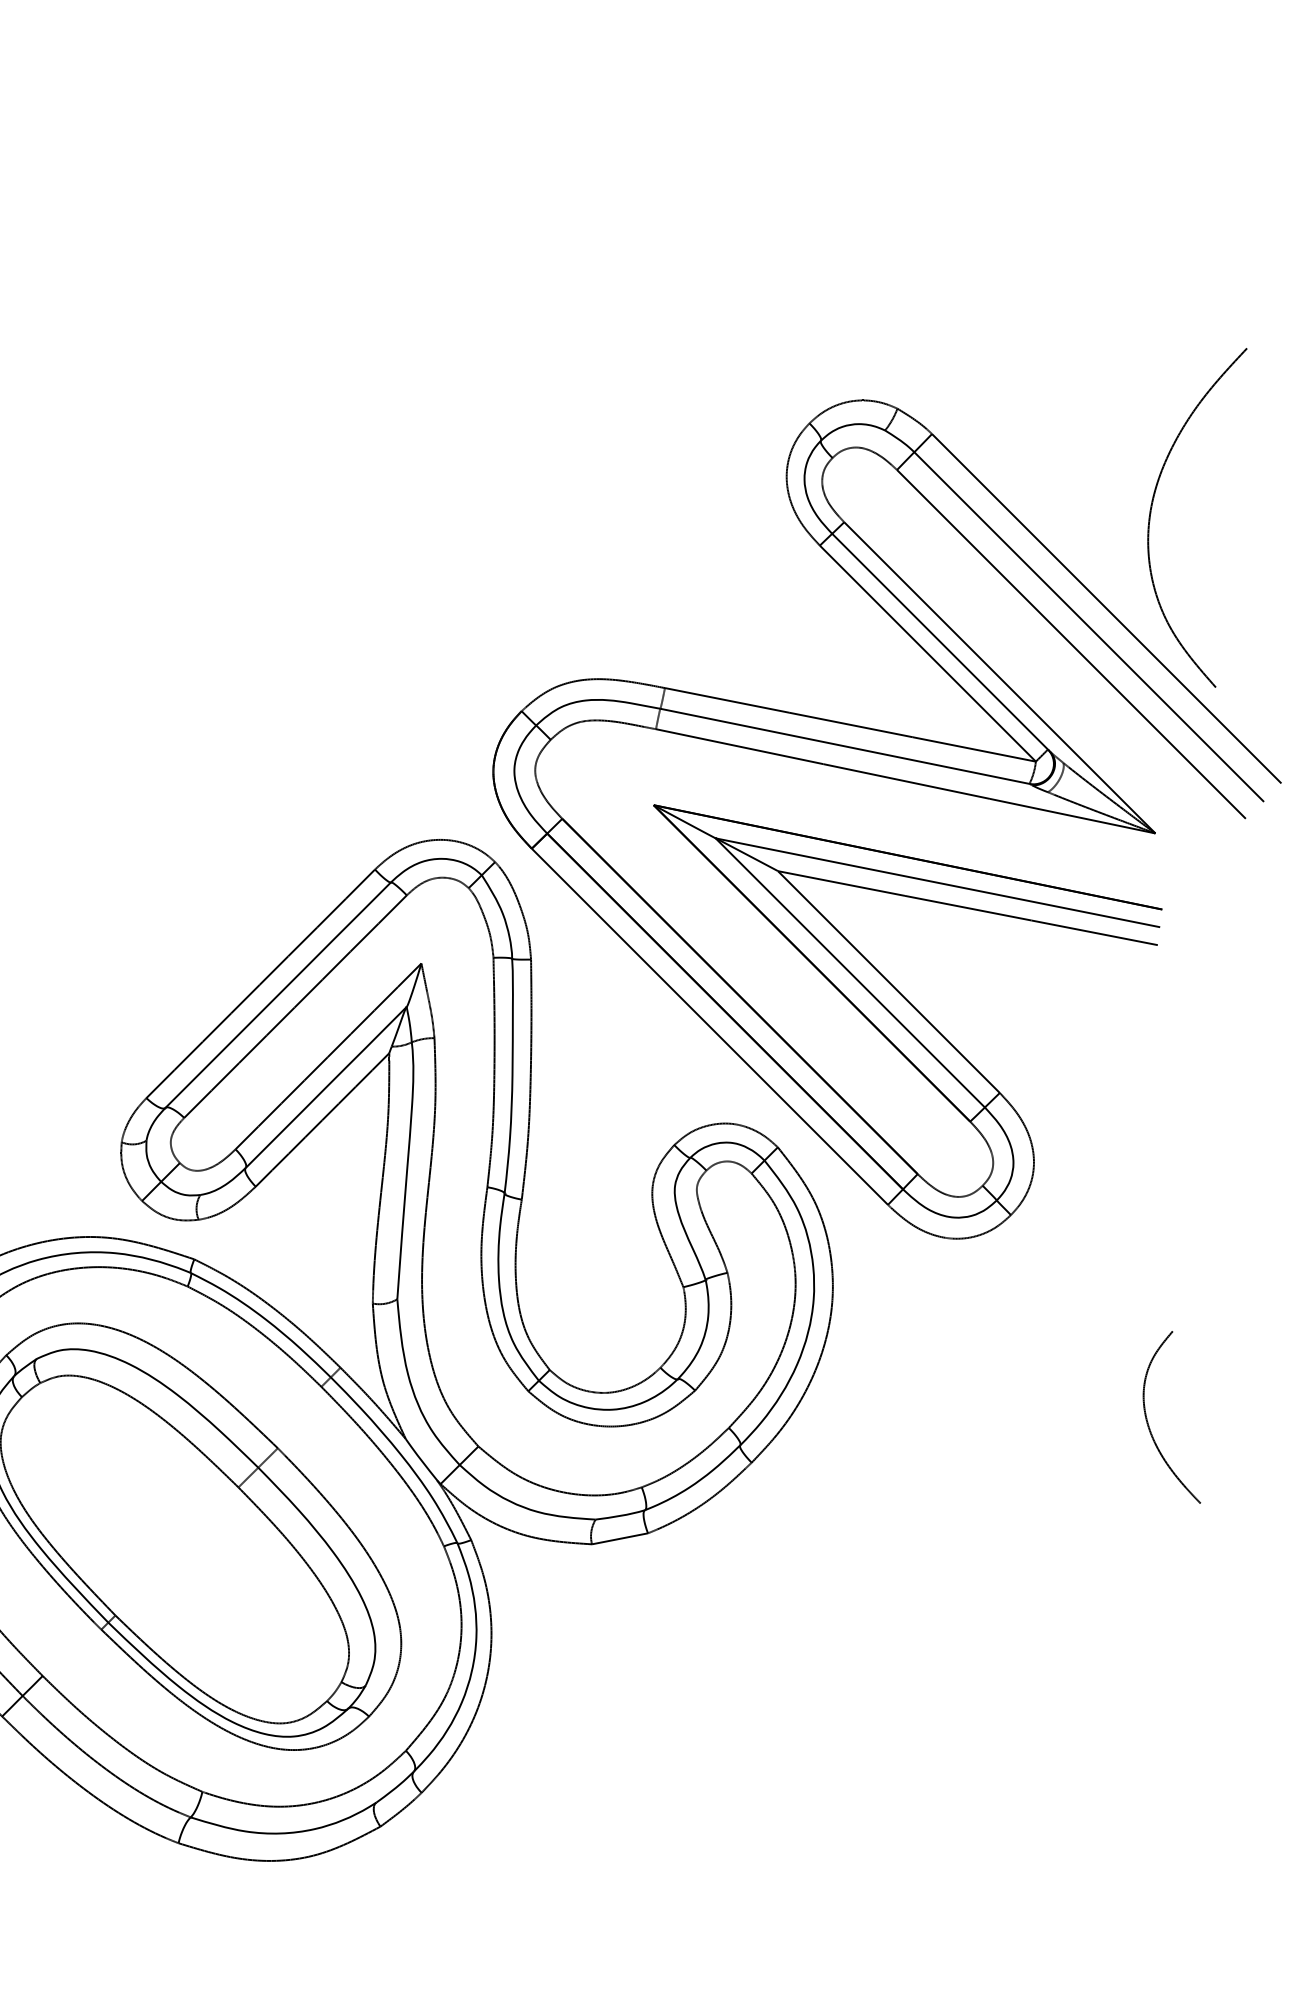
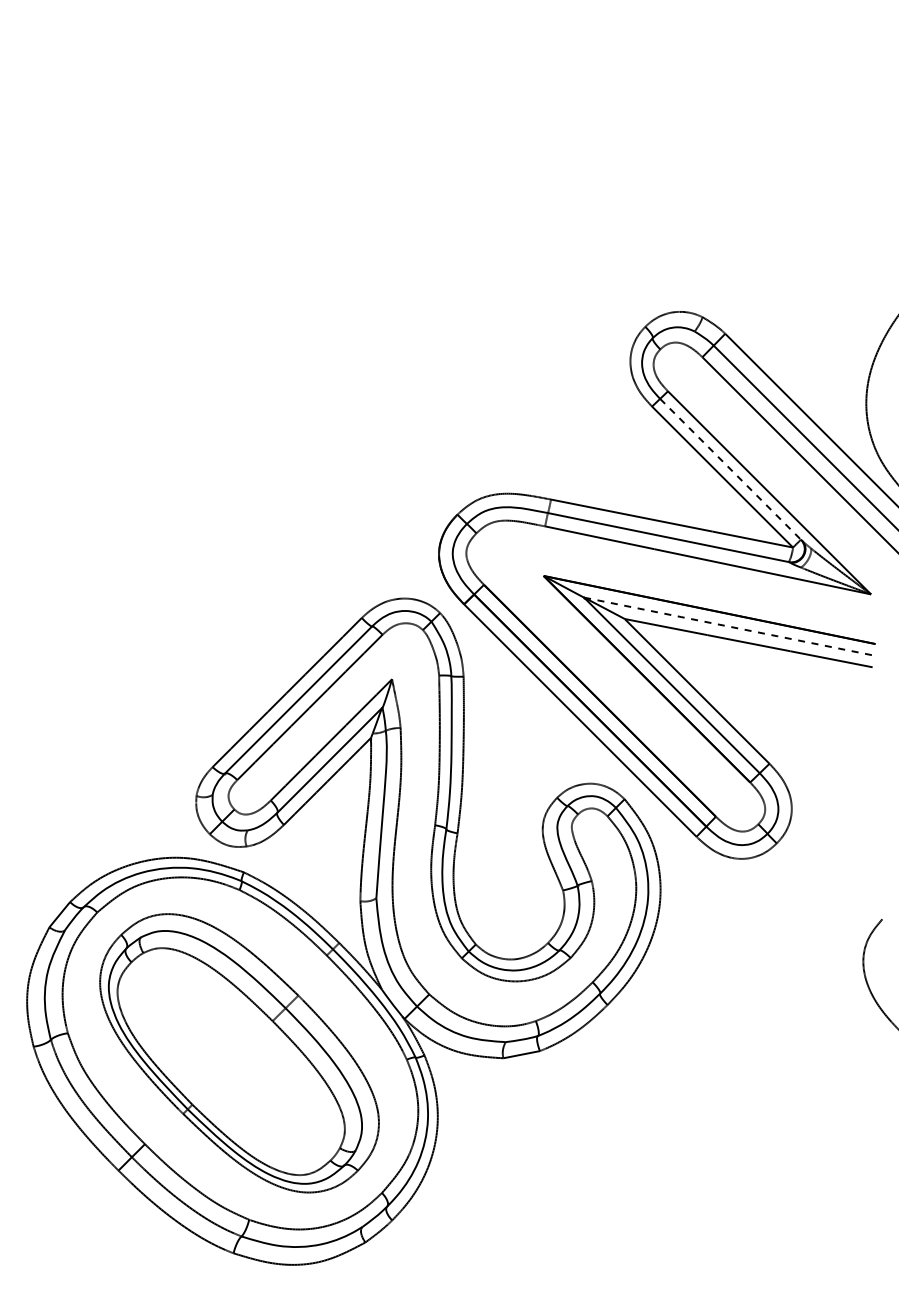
line: (940, 642) -> (730, 469), solid -> dashed
line: (938, 882) -> (729, 626), solid -> dashed

